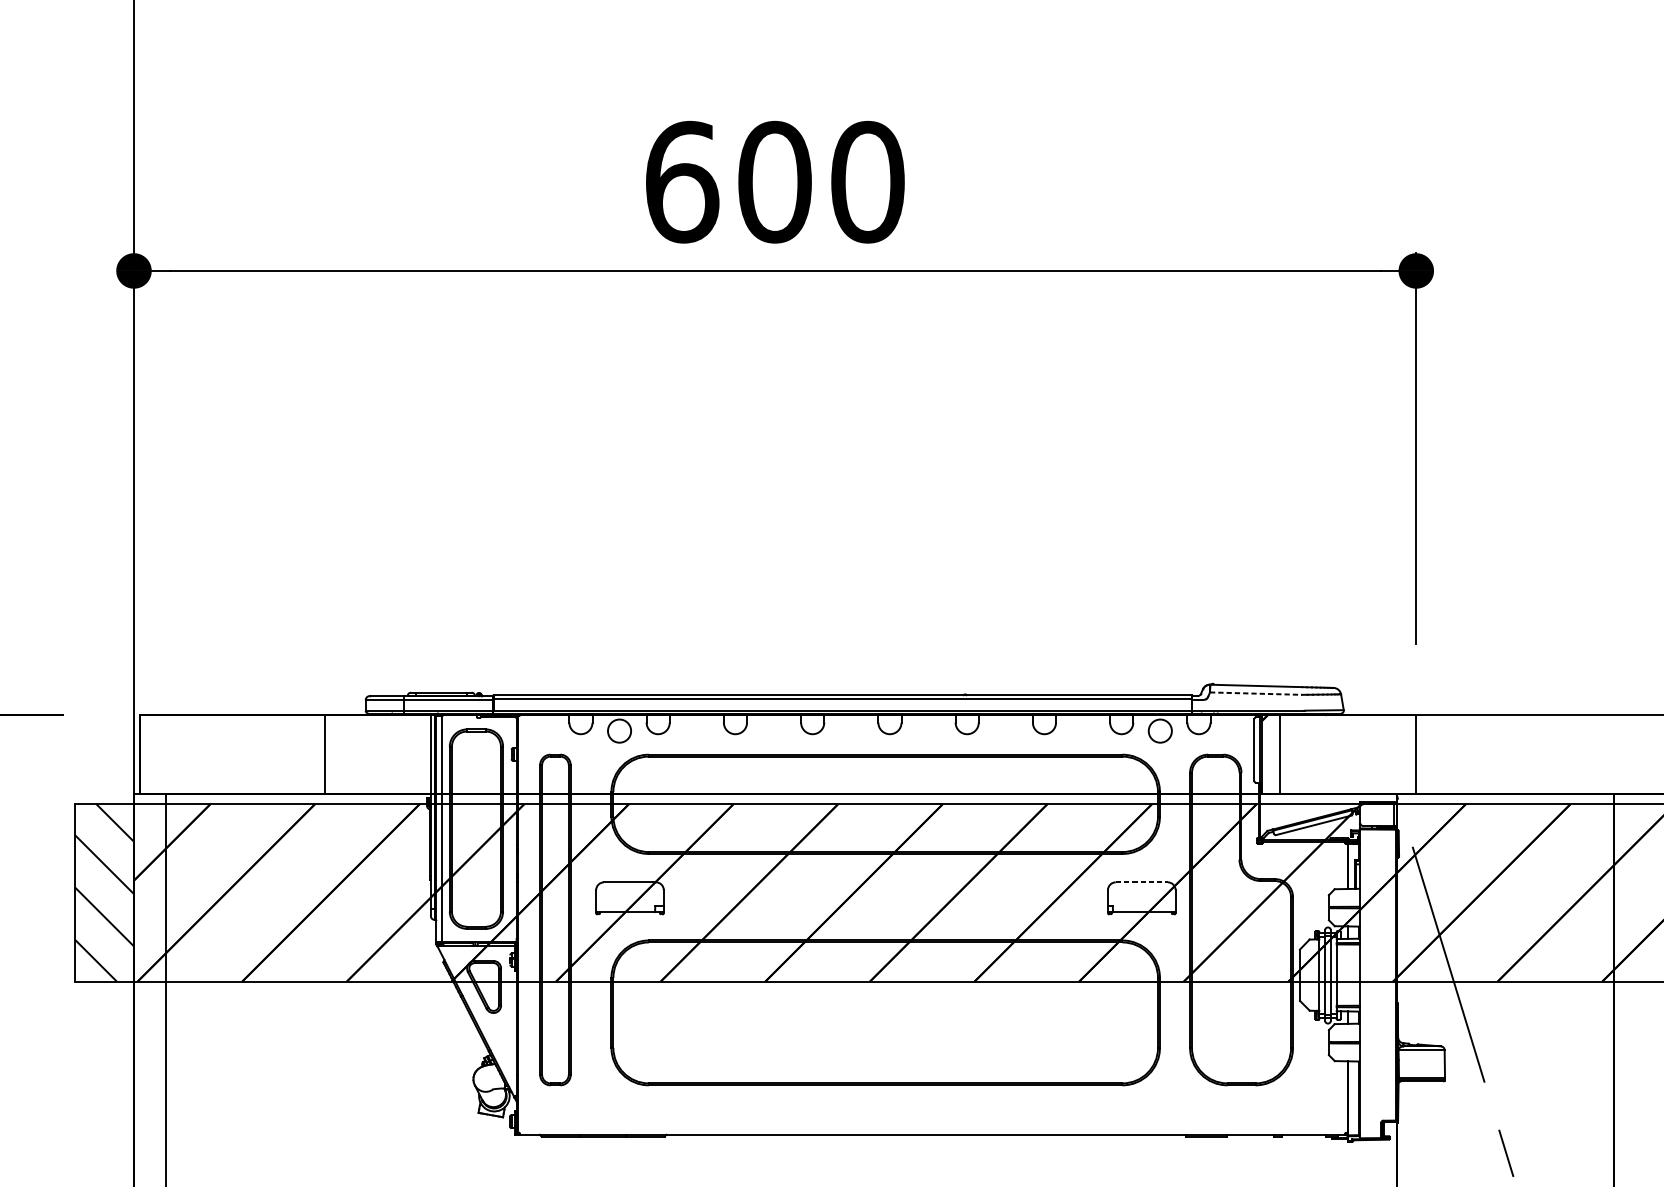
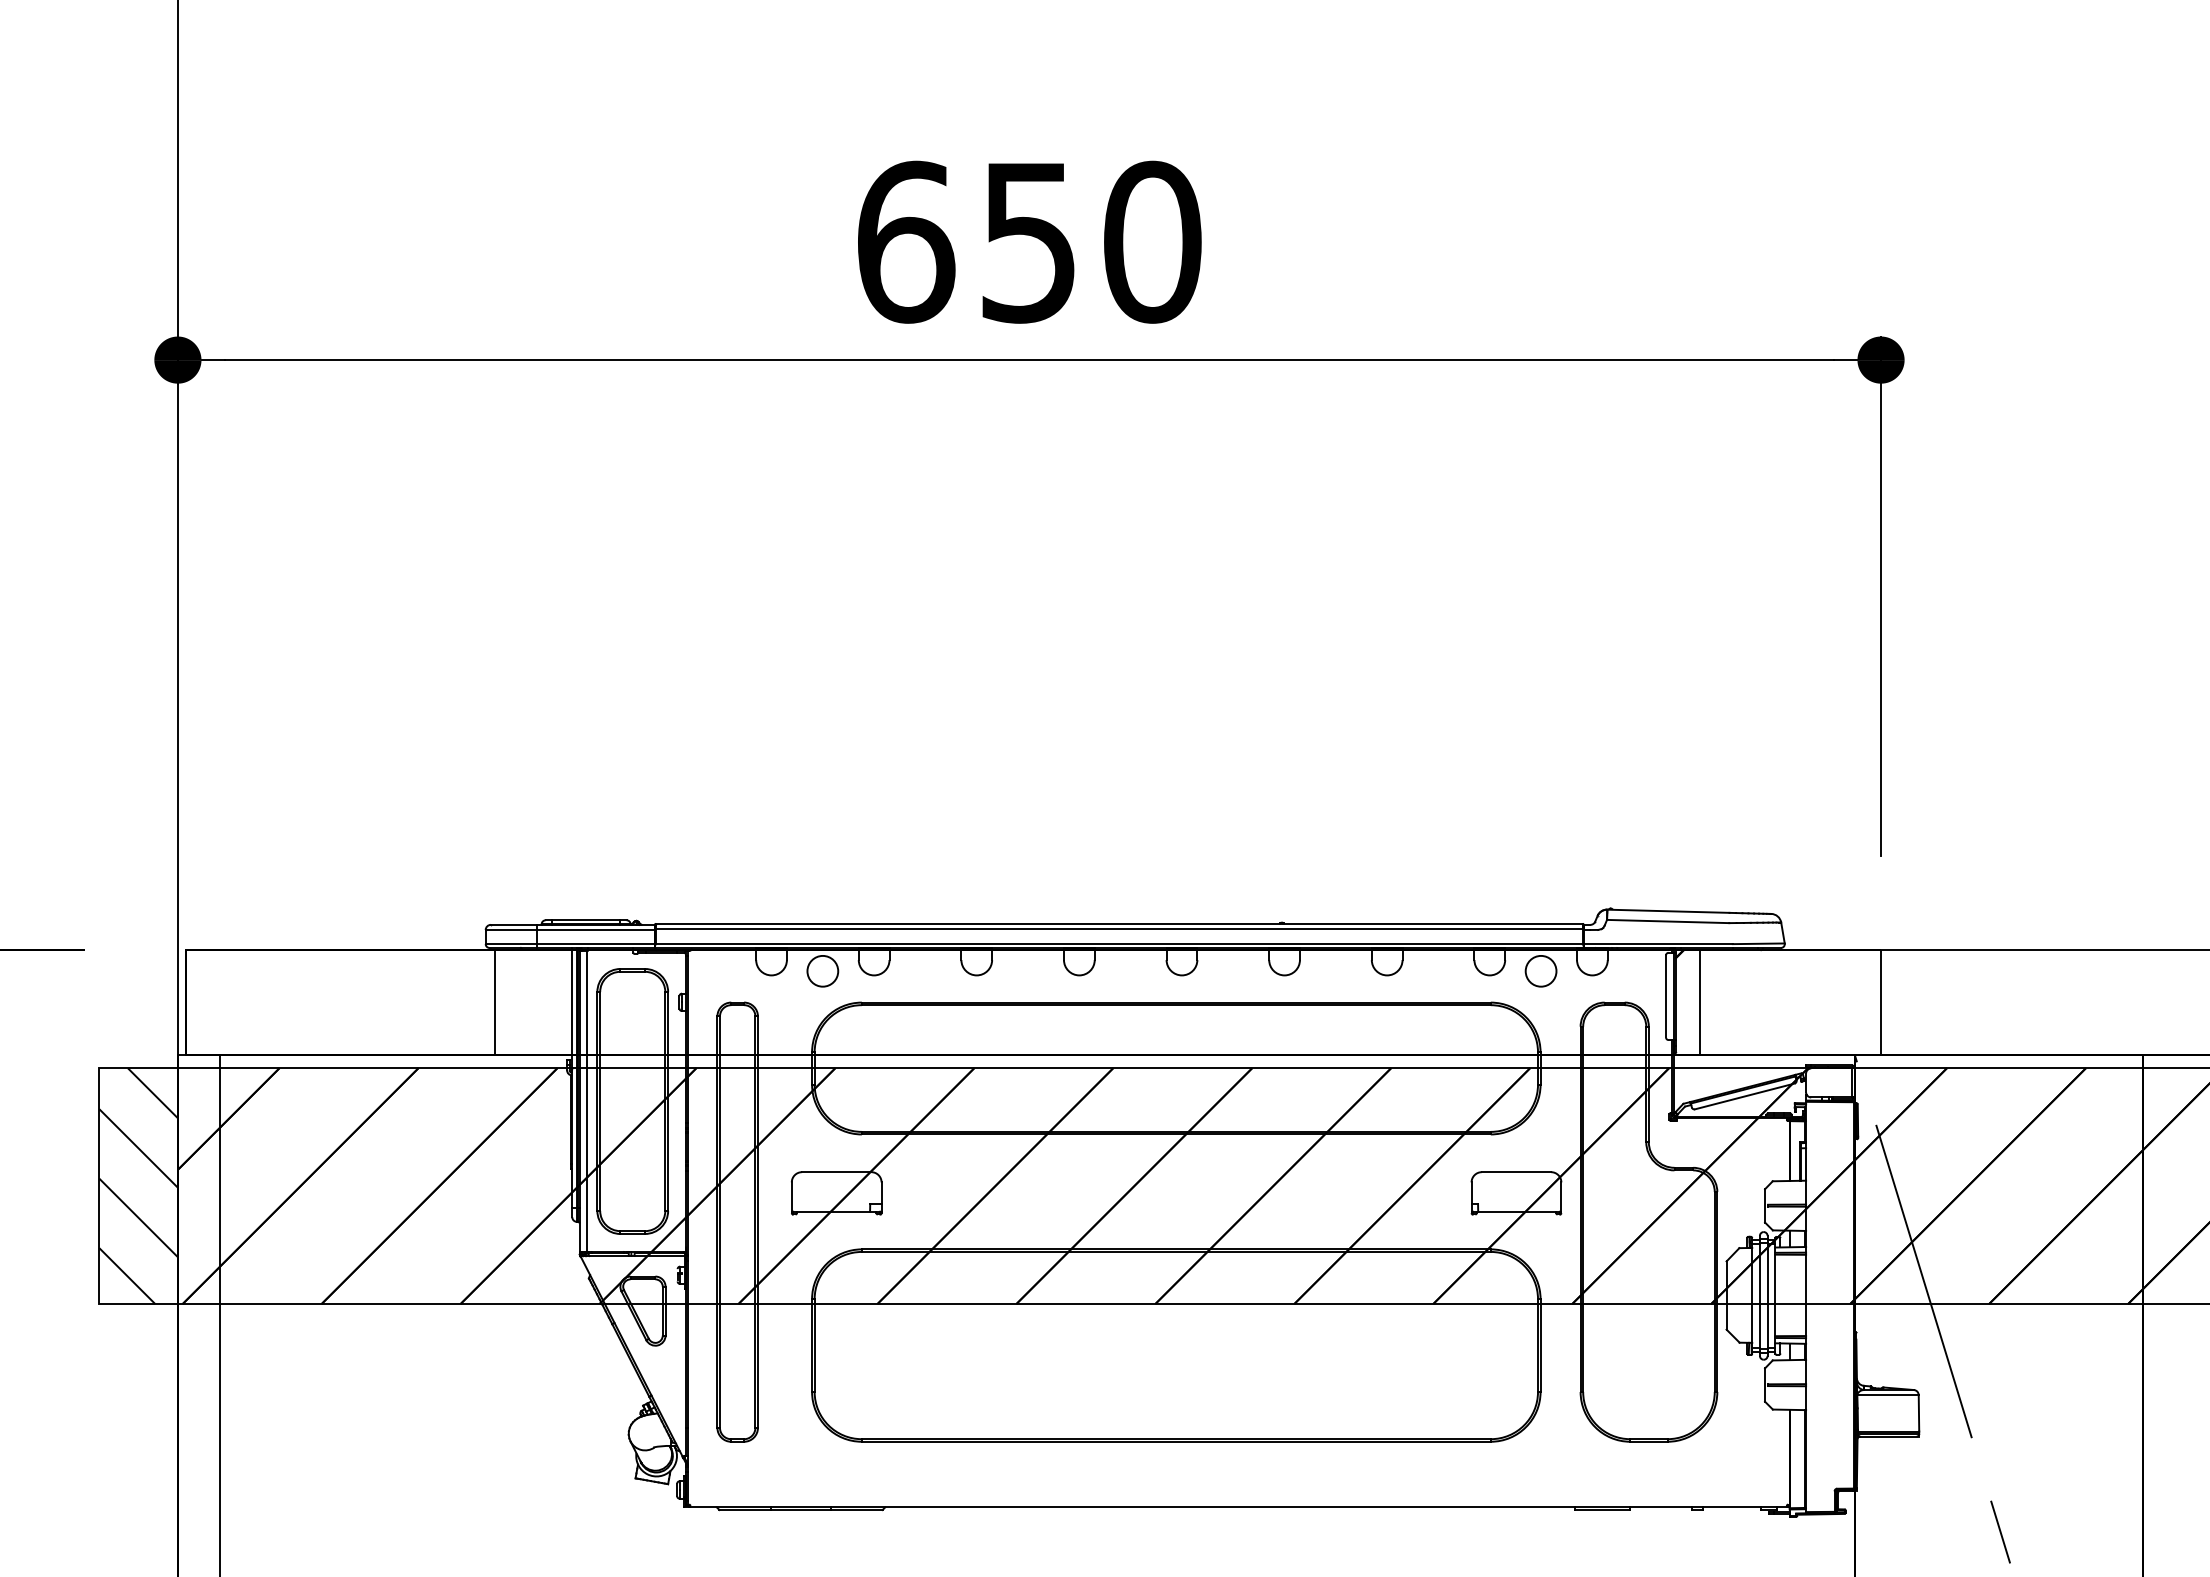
text: (775, 181) -> (1029, 241), 600 -> 650
line: (1256, 693) -> (1668, 921), dashed -> solid
line: (324, 754) -> (494, 1002), moved
line: (1141, 882) -> (1516, 1172), dashed -> solid

